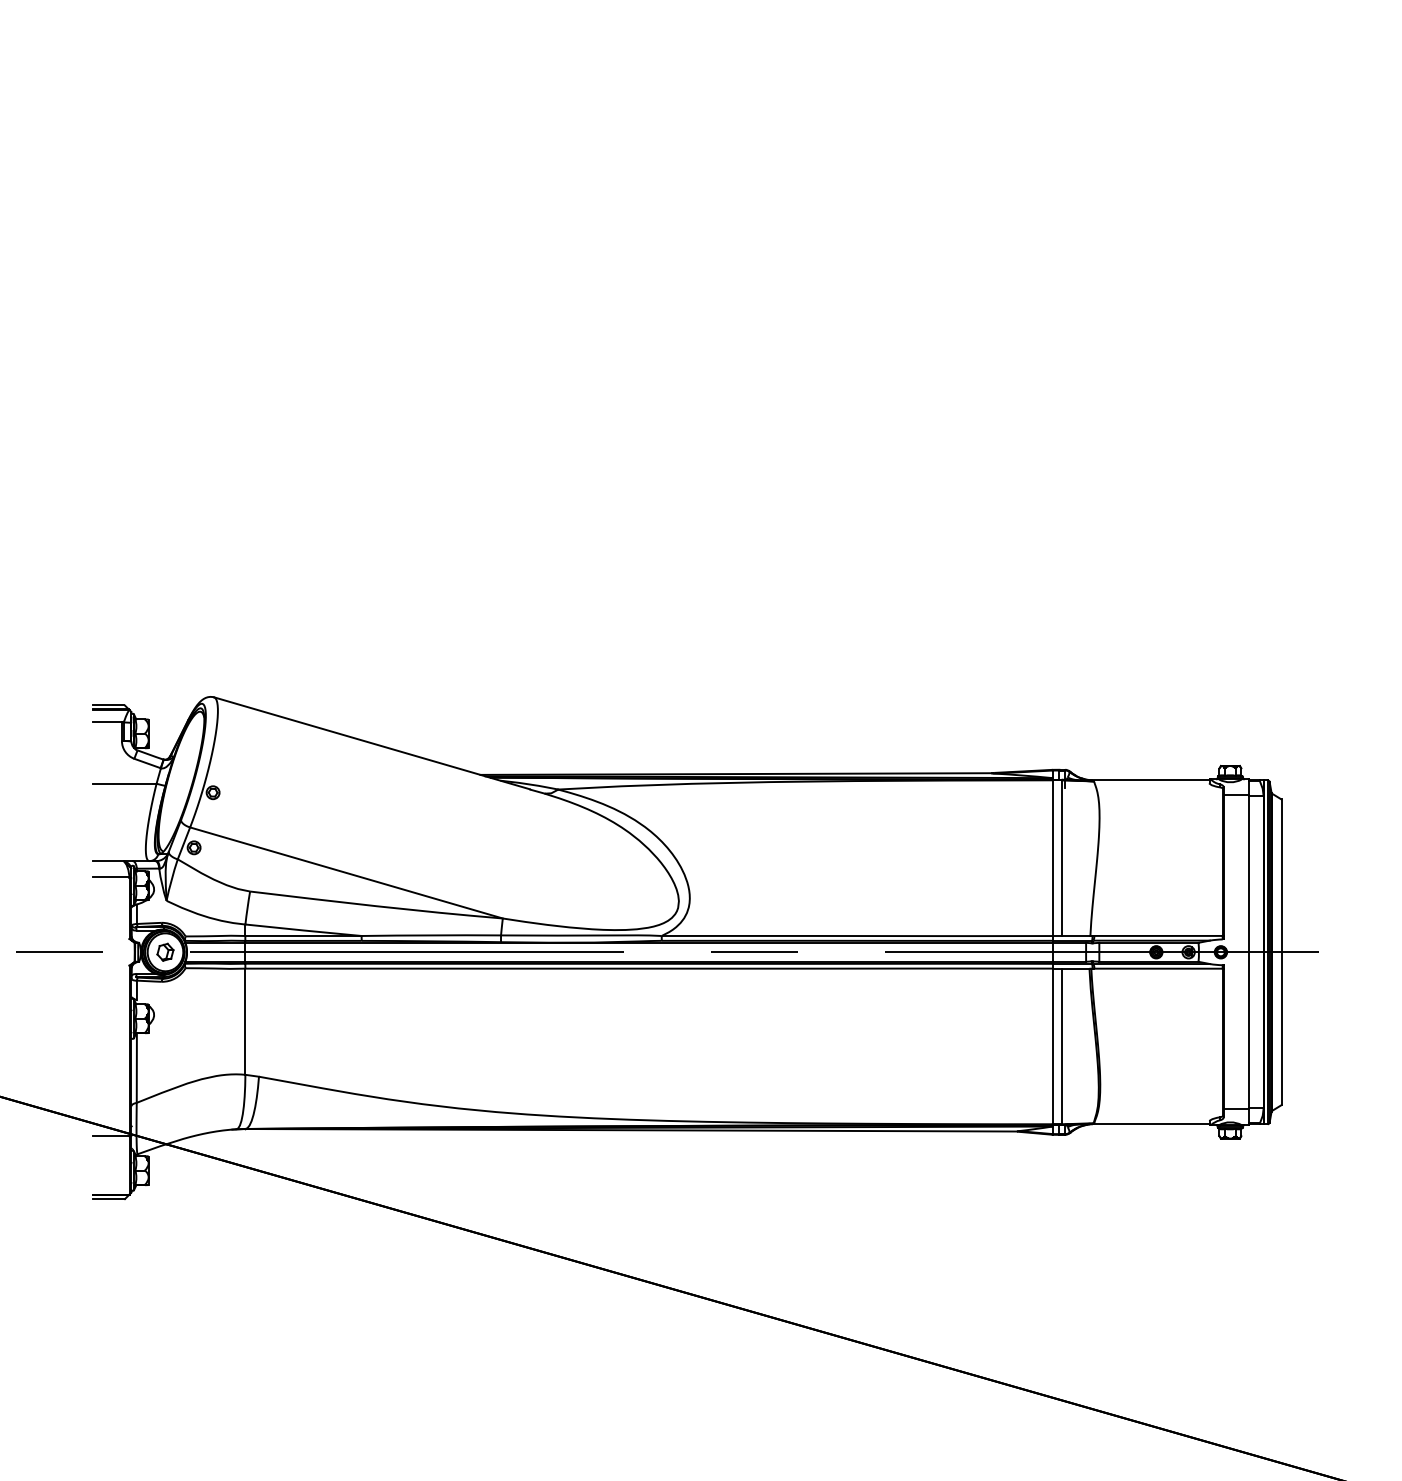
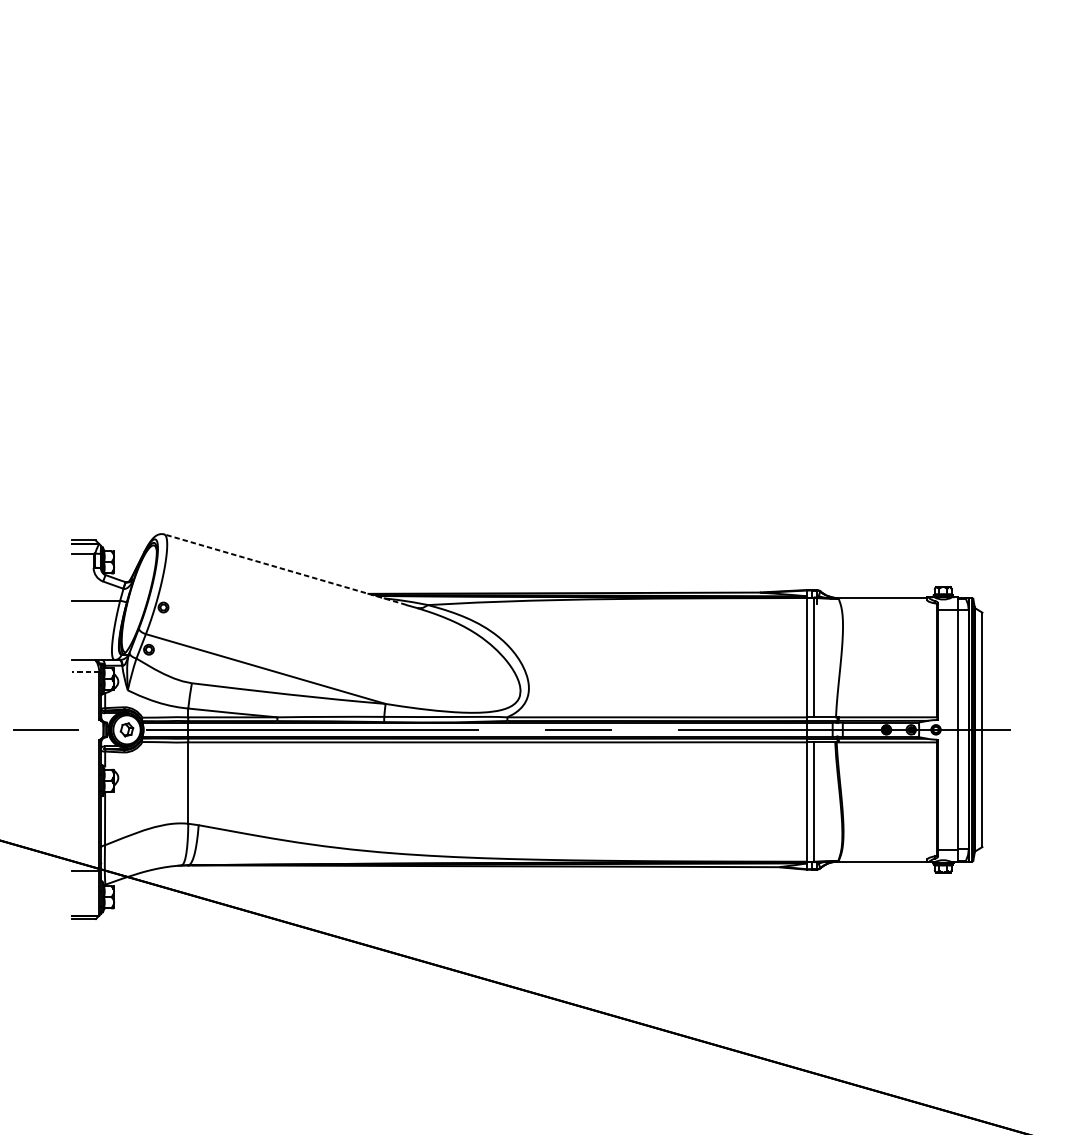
line: (371, 743) -> (284, 569), solid -> dashed
line: (110, 877) -> (84, 672), solid -> dashed

